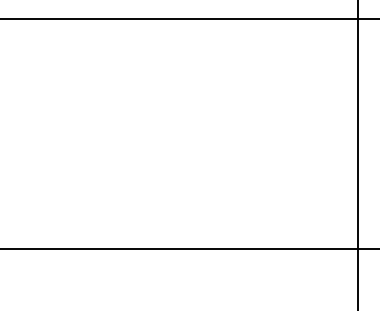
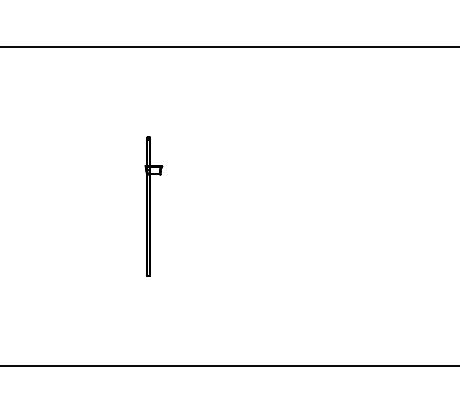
part: (115, 133) -> (154, 206), added

